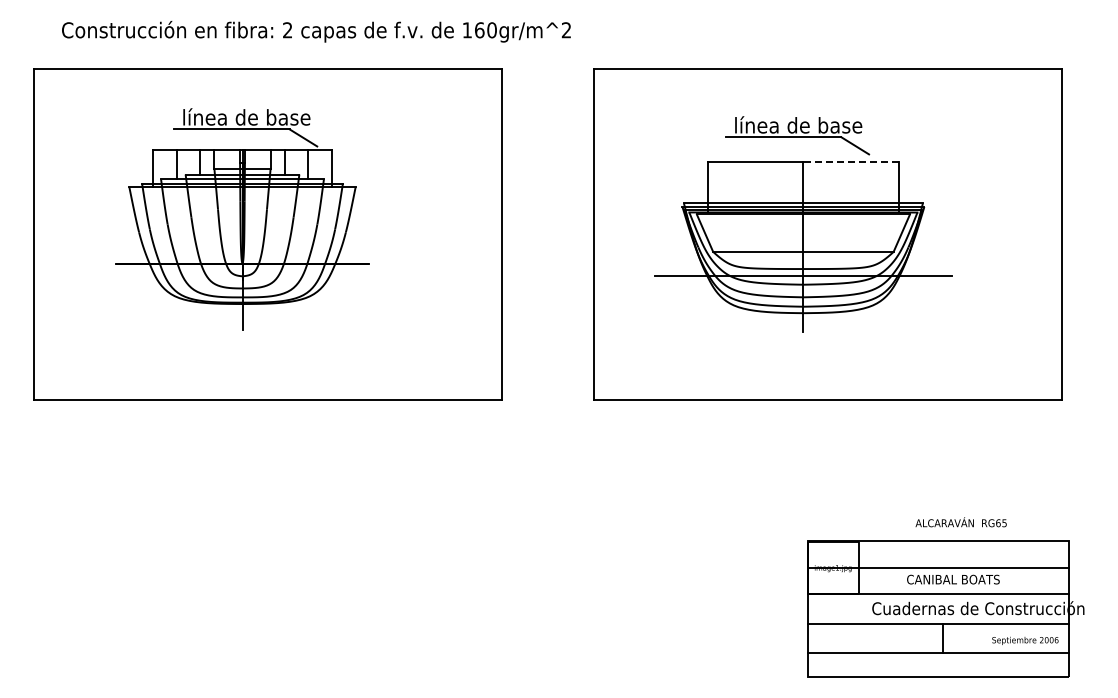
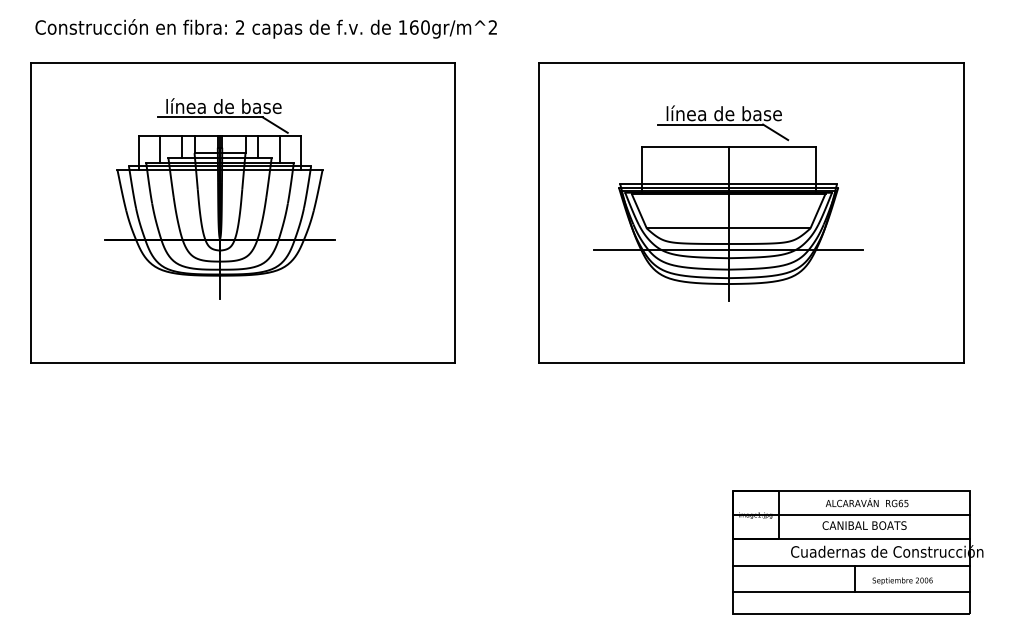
text: (316, 31) -> (266, 28), moved
line: (851, 161) -> (772, 146), dashed -> solid
text: (960, 522) -> (866, 502), moved
text: (1025, 640) -> (902, 580), moved

